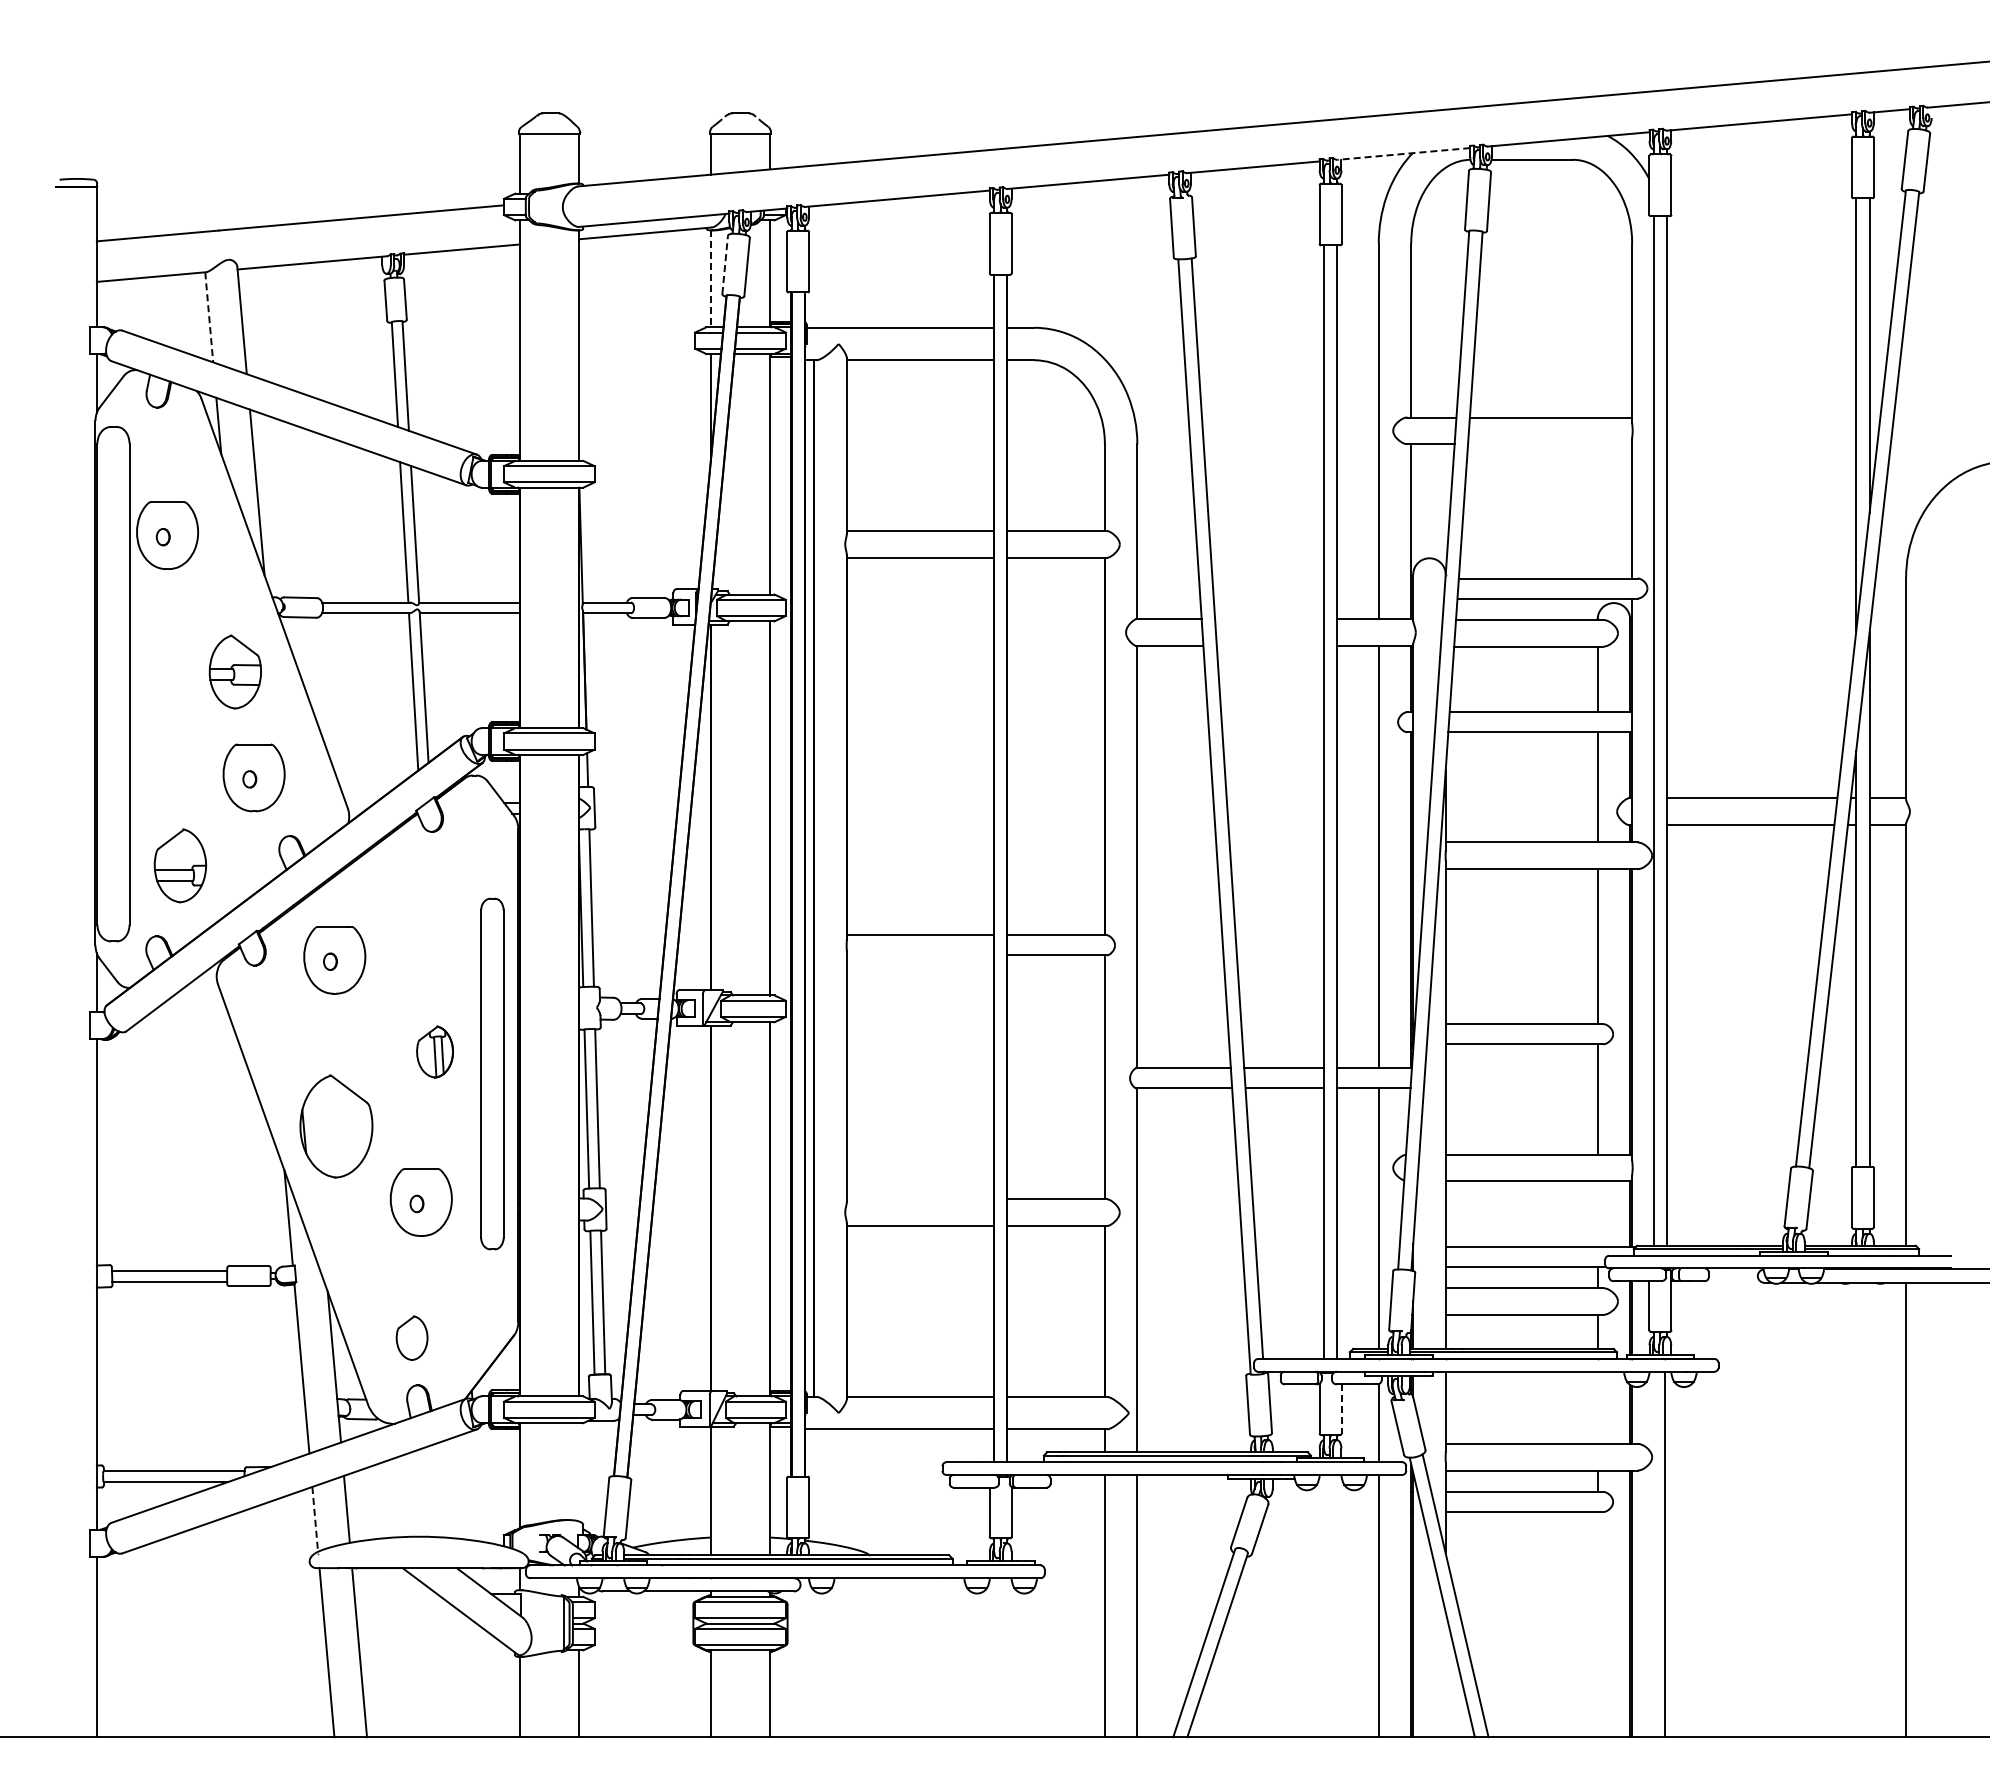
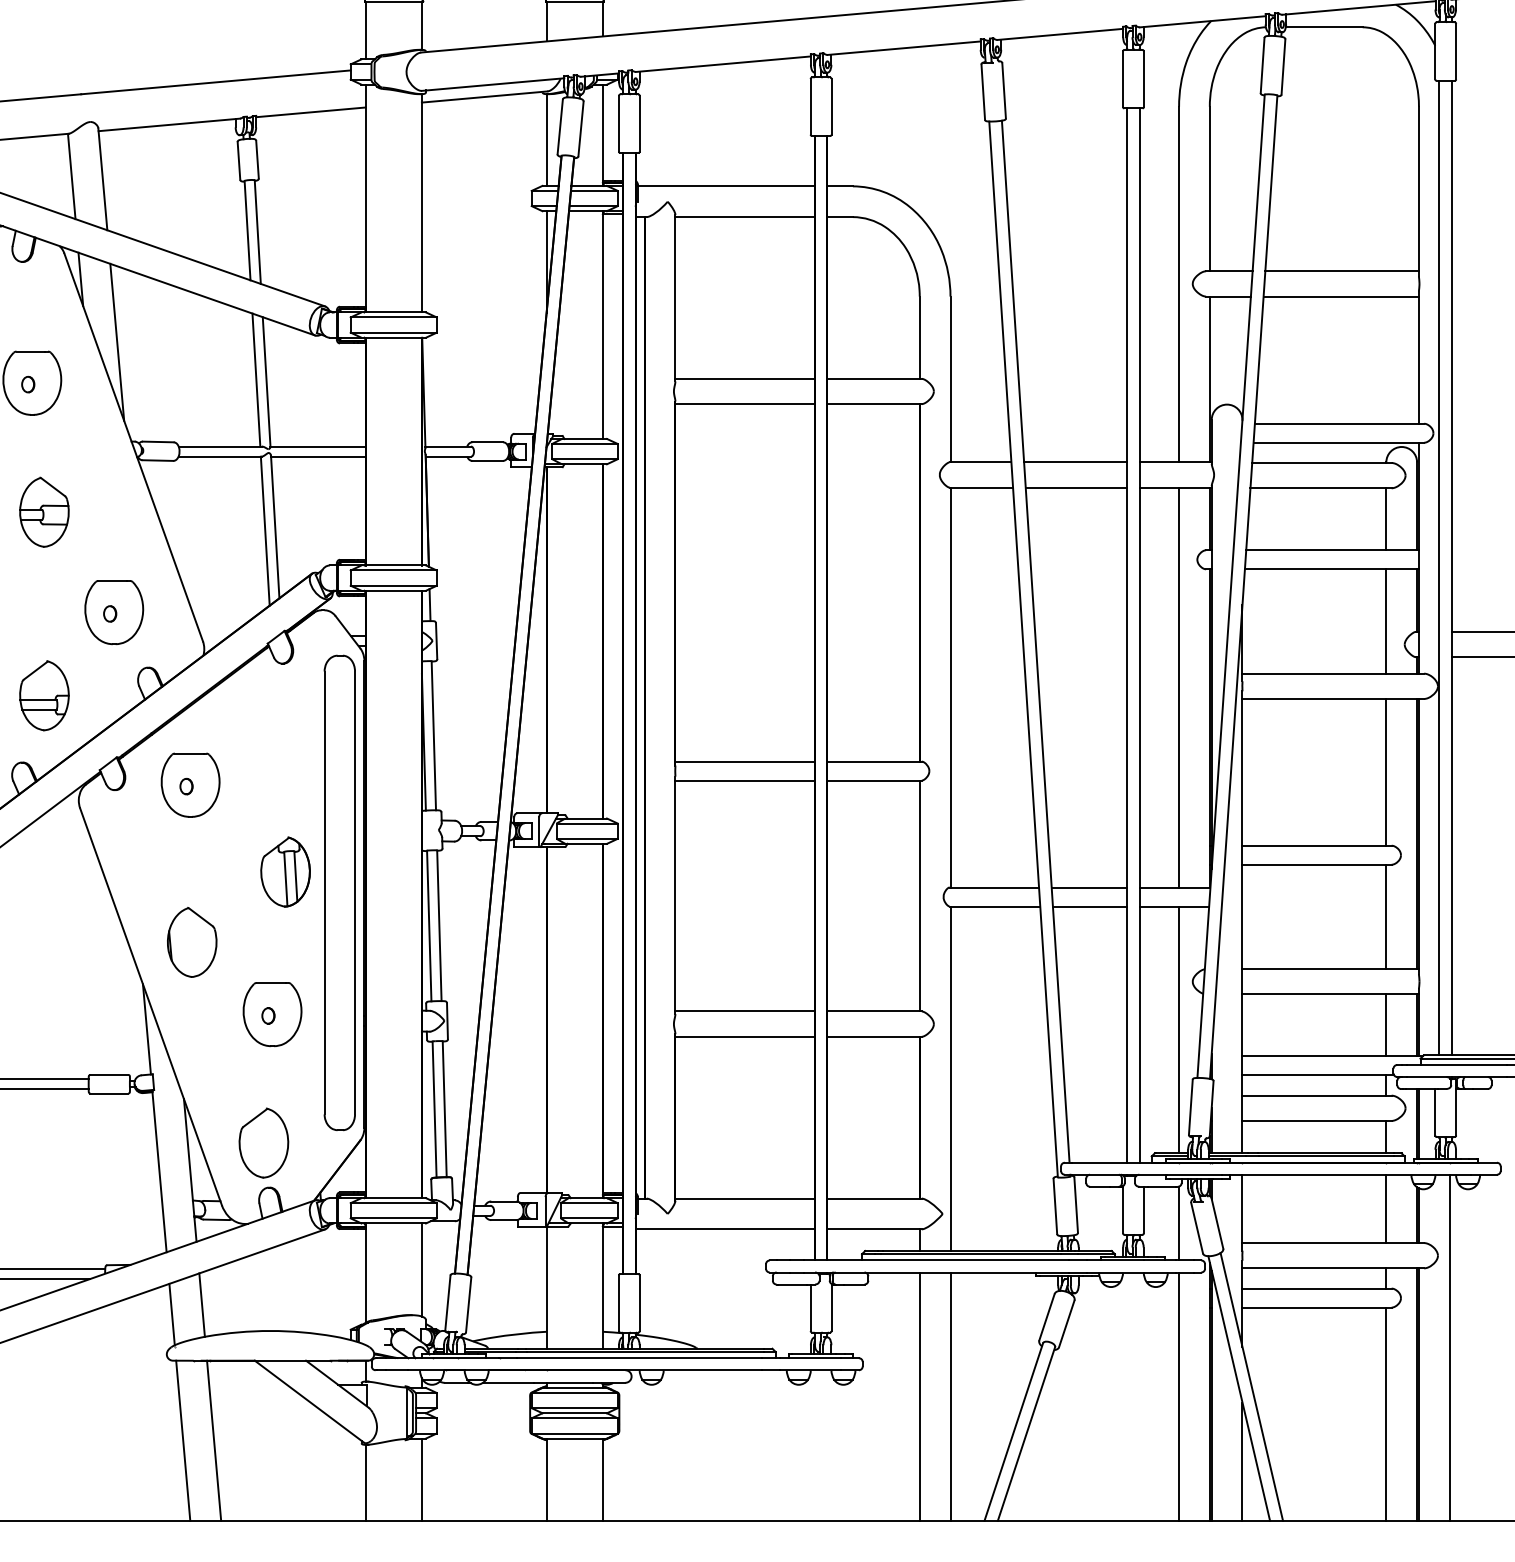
line: (1403, 153) -> (1202, 21), dashed -> solid
line: (725, 264) -> (560, 126), dashed -> solid
line: (710, 279) -> (546, 140), dashed -> solid
line: (209, 317) -> (72, 176), dashed -> solid
line: (1550, 444) -> (1341, 296), added
line: (1269, 619) -> (1075, 462), added
line: (1269, 646) -> (1075, 488), added
part: (234, 671) -> (43, 511), moved
line: (920, 955) -> (745, 780), added
part: (434, 1051) -> (285, 871), size x1.43
part: (492, 1073) -> (339, 892), size x1.43
part: (336, 1125) -> (192, 941), size x0.71
line: (920, 1199) -> (745, 1011), added
line: (1597, 1213) -> (1386, 1024), added
part: (411, 1337) -> (263, 1142), size x1.67
line: (1597, 1407) -> (1386, 1208), added
line: (1341, 1408) -> (1143, 1209), dashed -> solid
line: (579, 1472) -> (422, 1270), added
line: (315, 1519) -> (172, 1314), dashed -> solid
line: (1597, 1624) -> (1386, 1414), added
line: (1445, 1674) -> (1242, 1461), added

